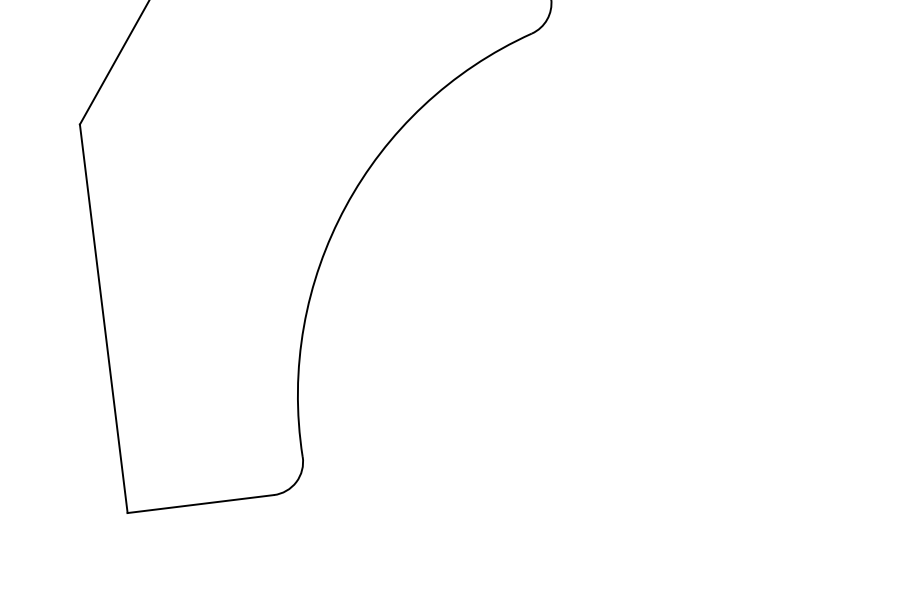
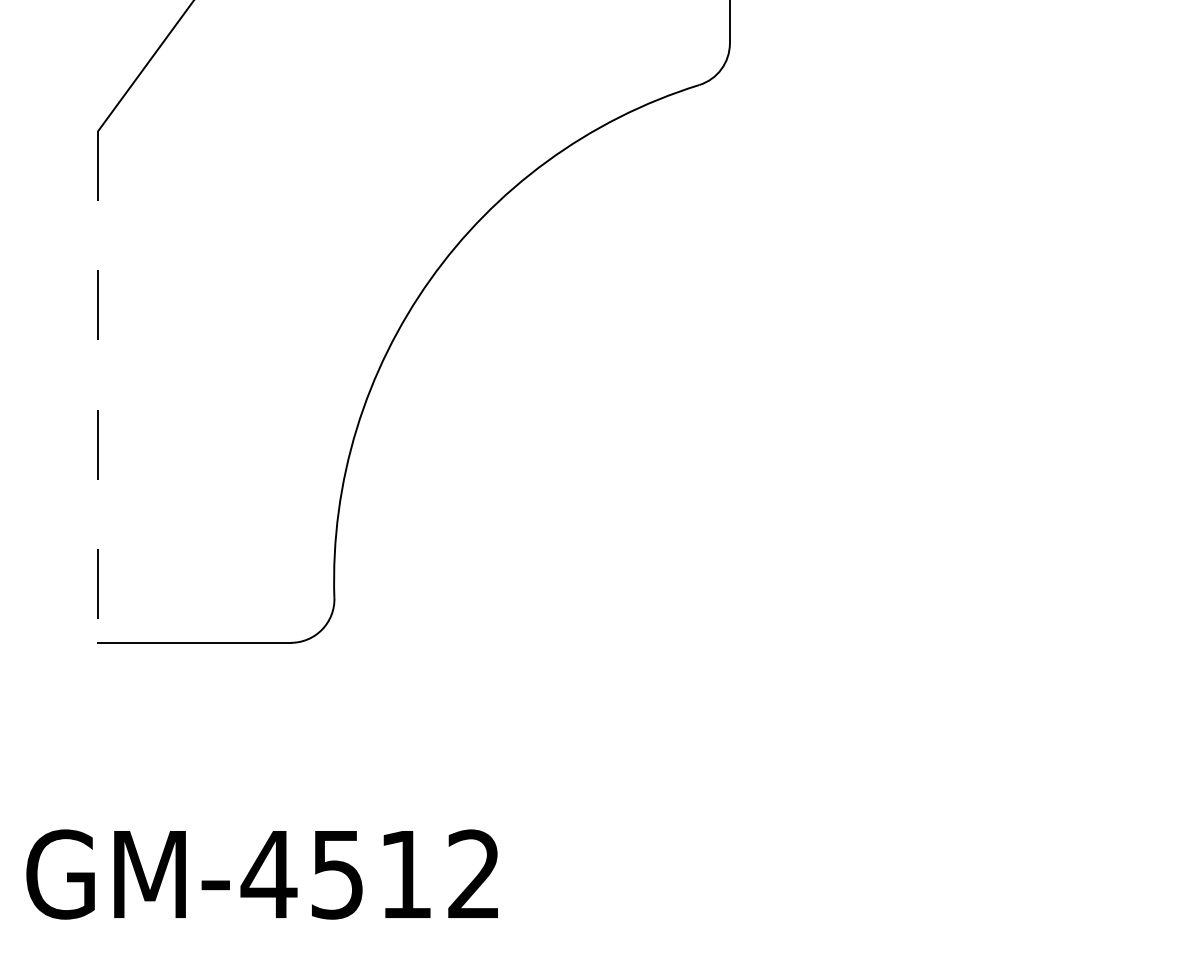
line: (103, 318) -> (98, 386), solid -> dashed

